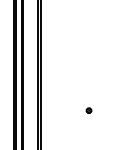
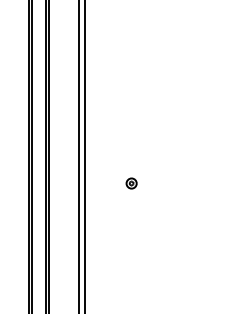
part: (88, 110) -> (130, 183), moved

